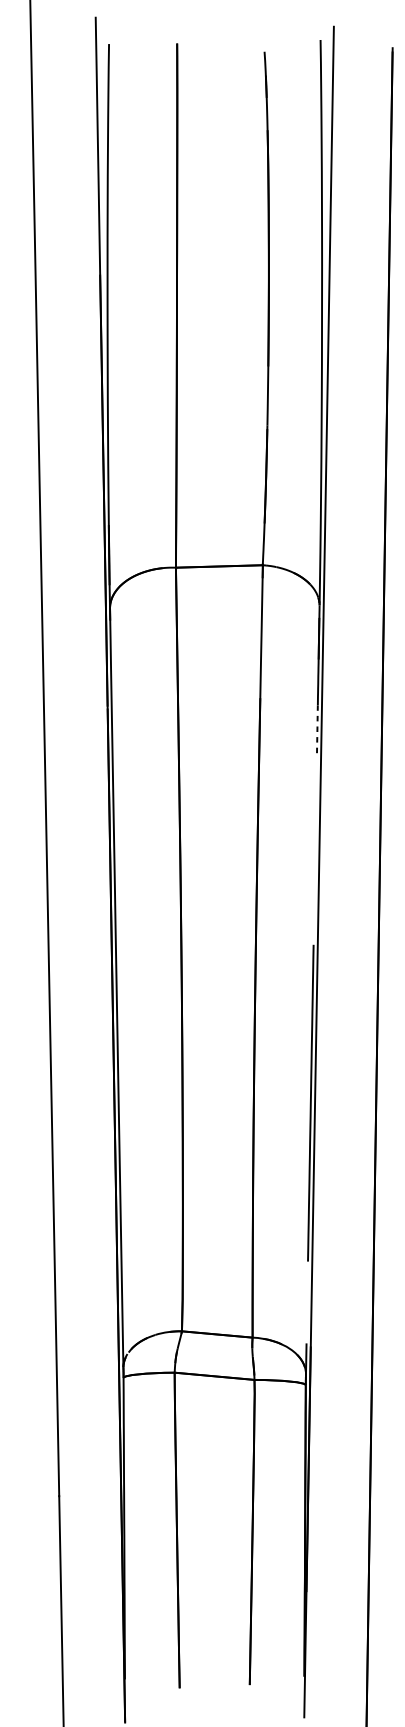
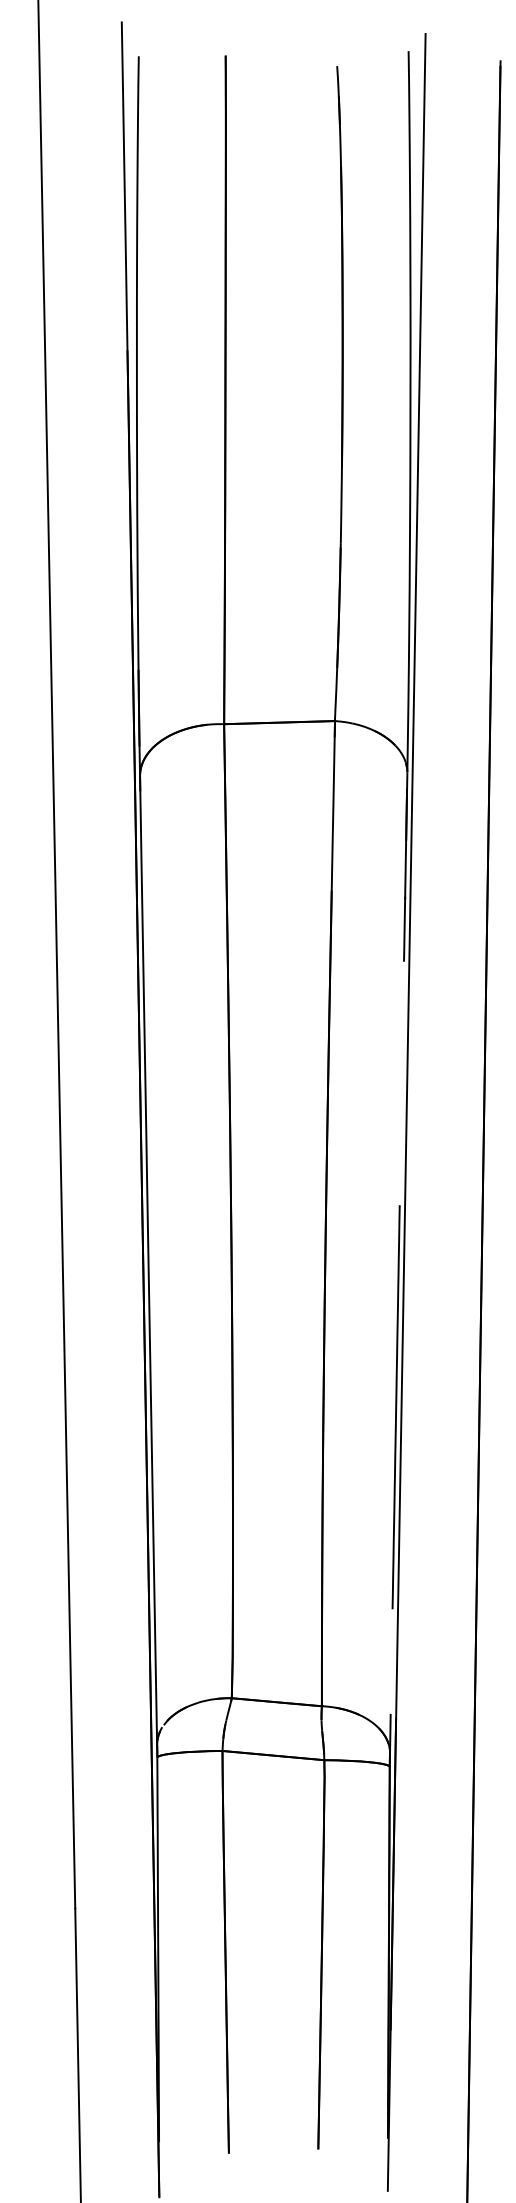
line: (317, 728) -> (404, 929), dashed -> solid

